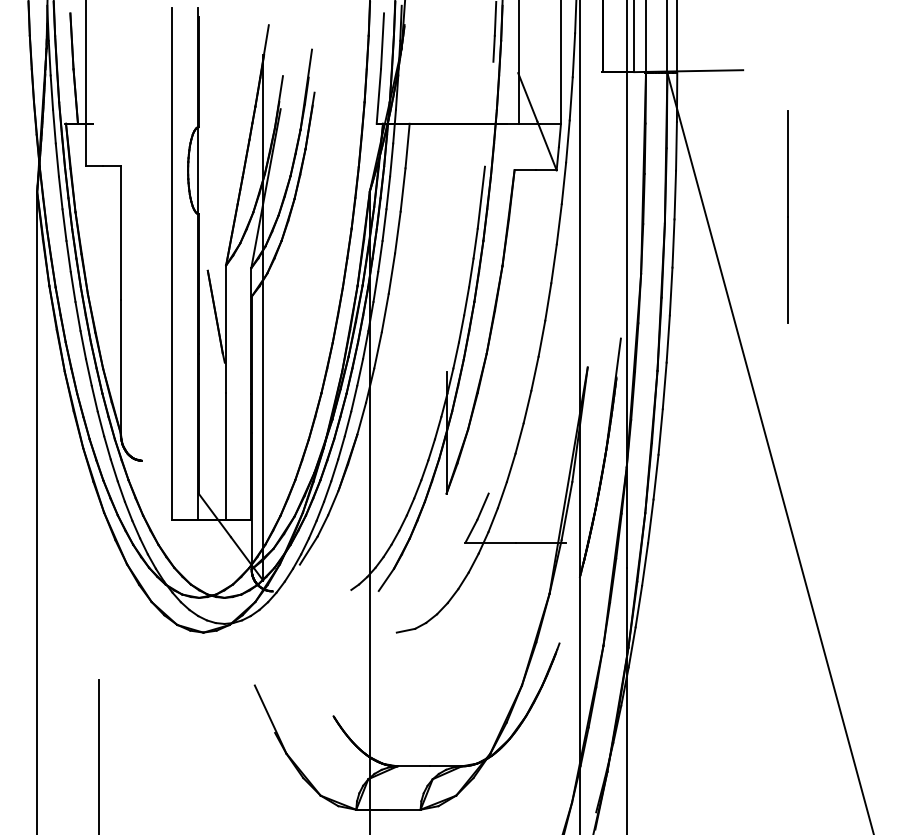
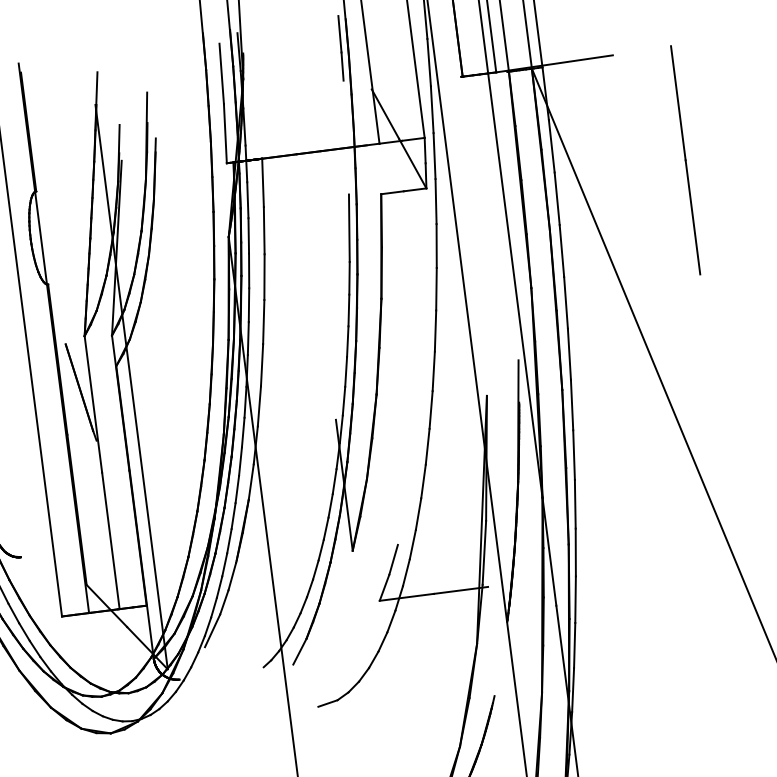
line: (787, 216) -> (685, 159), moved

